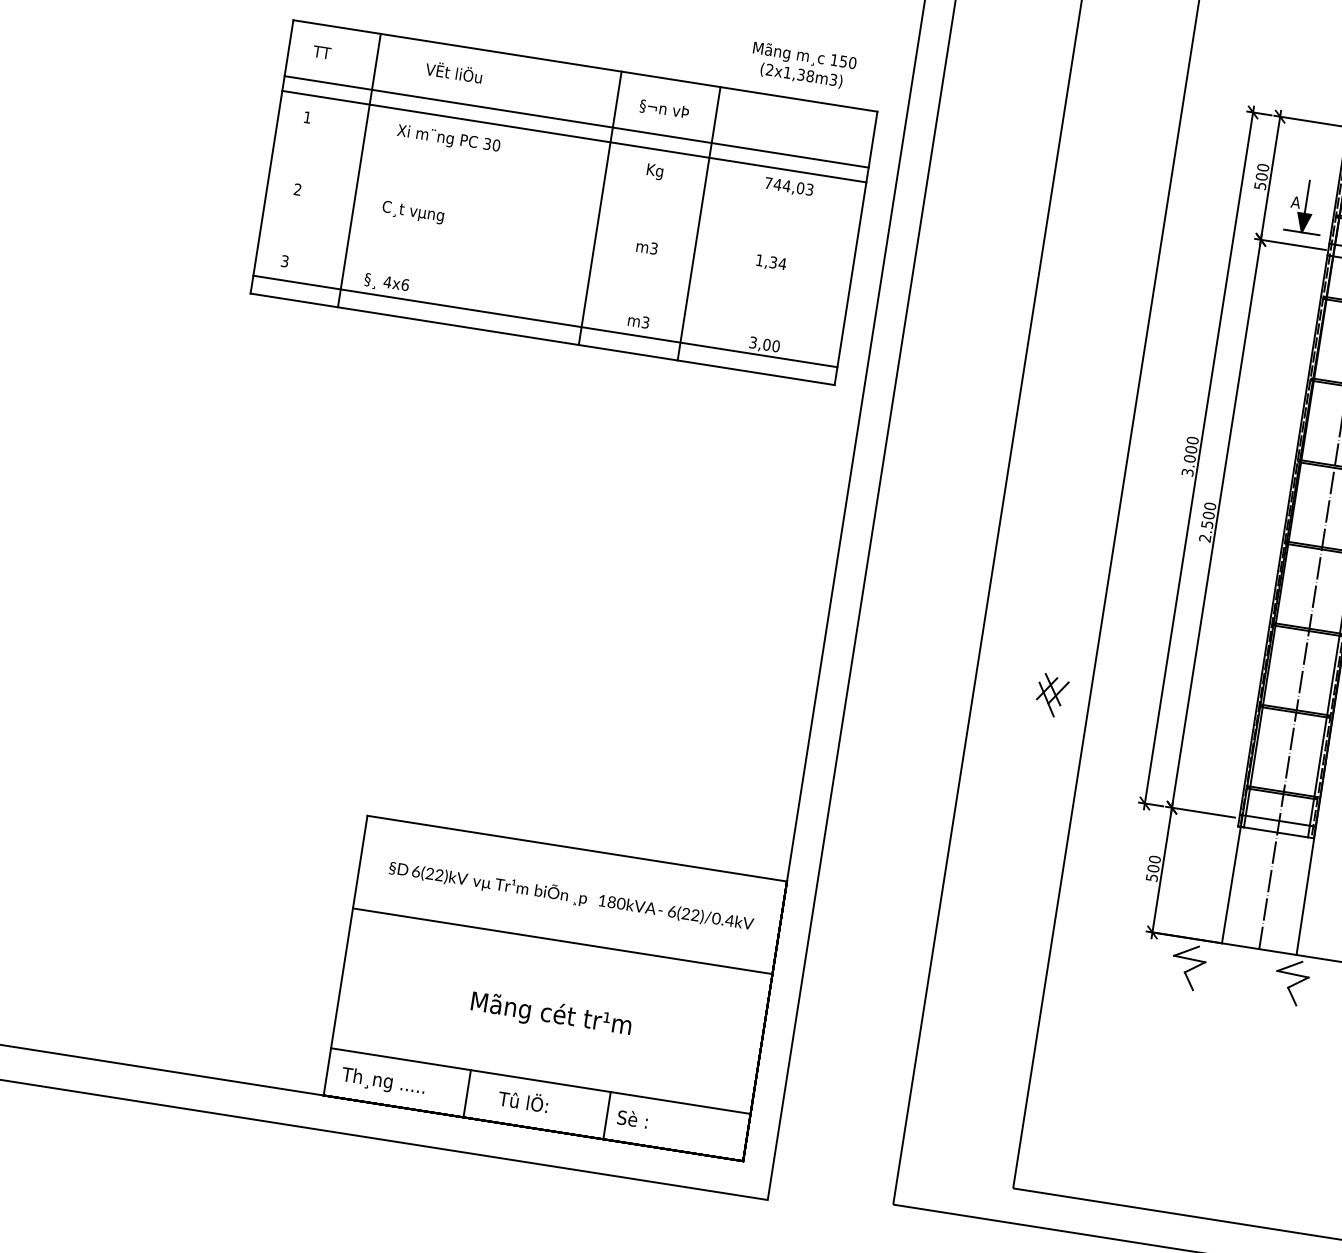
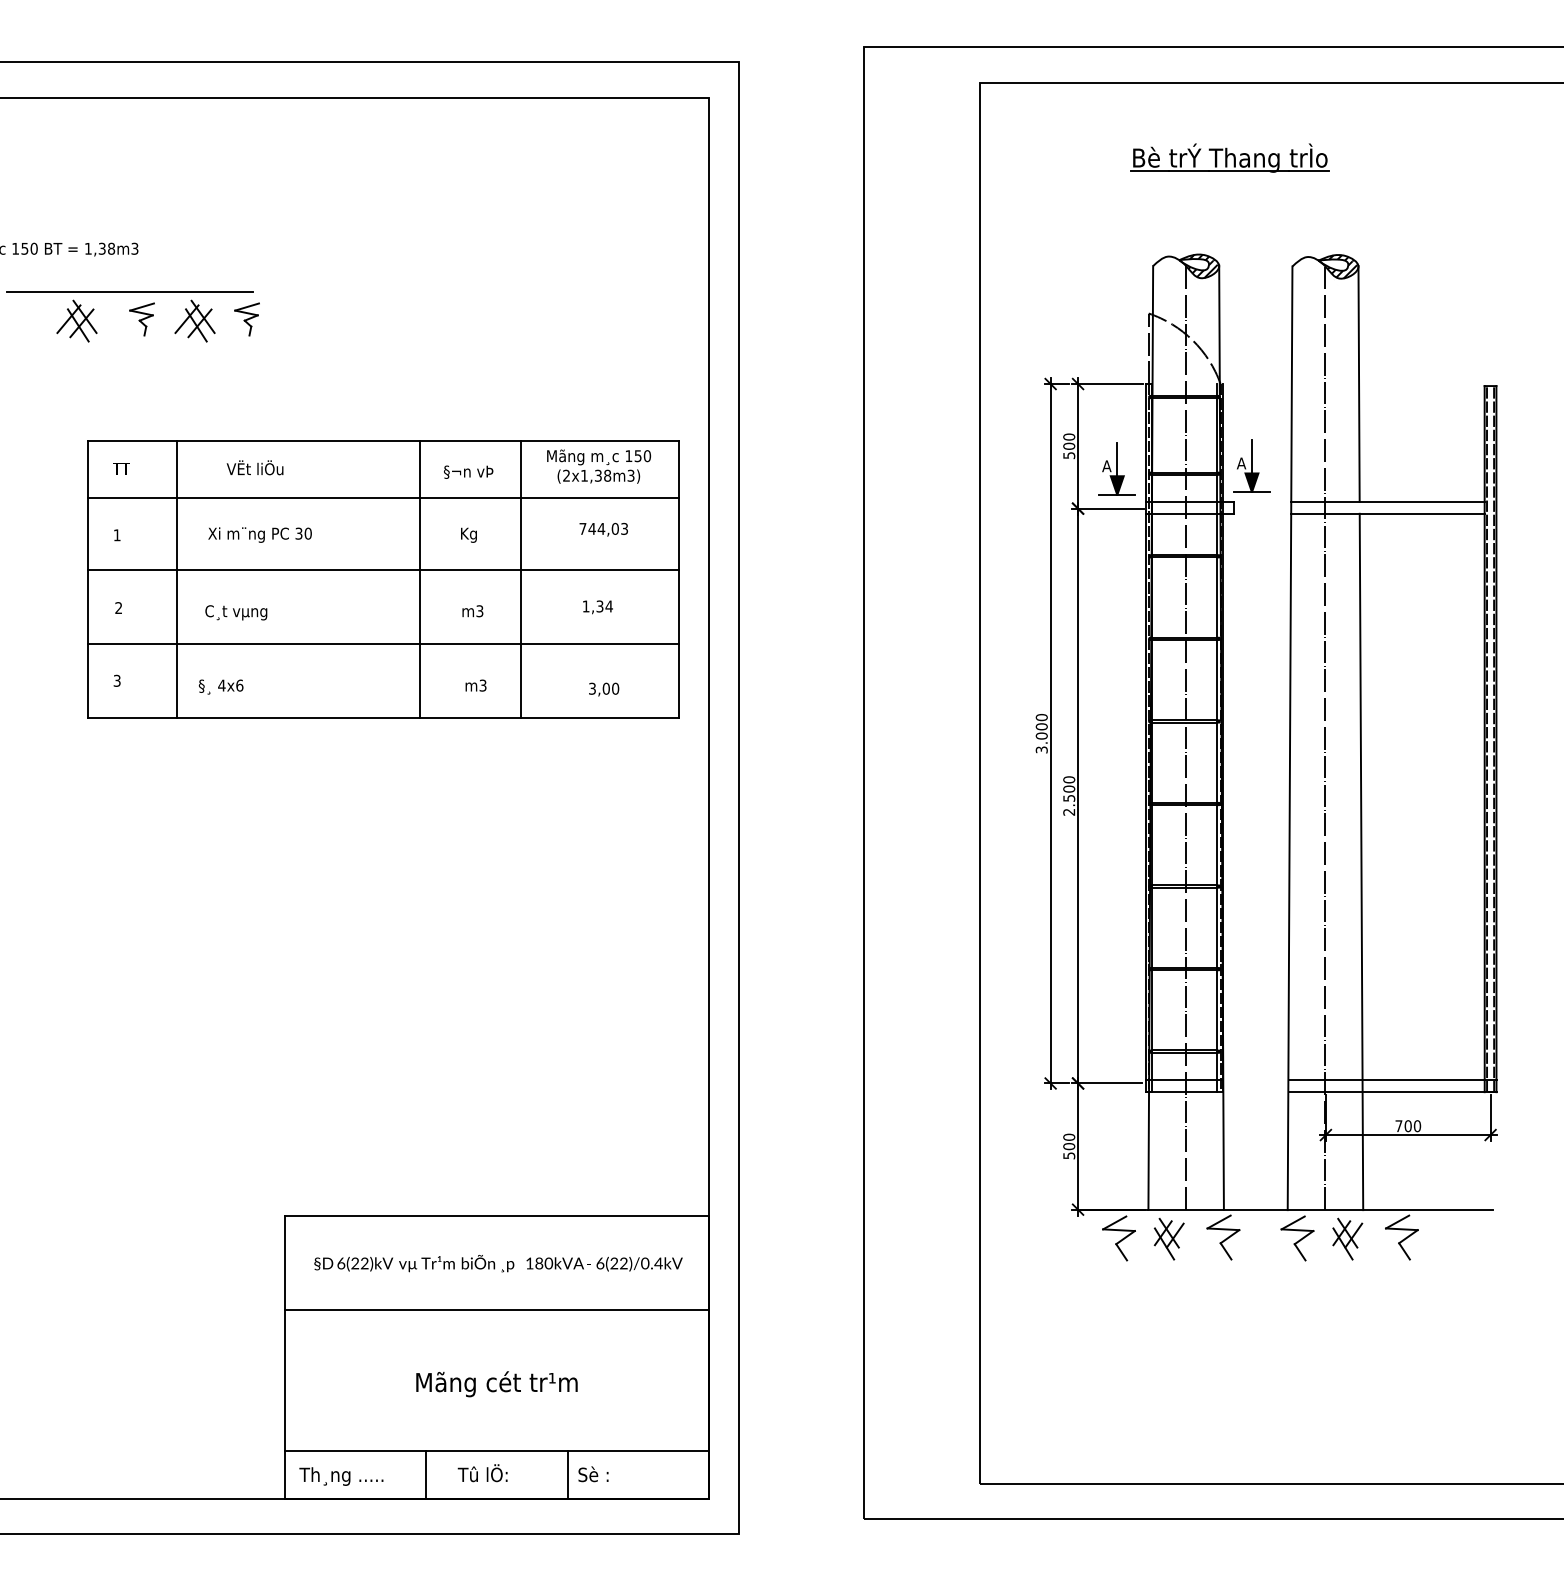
text: (803, 65) -> (599, 466), moved
line: (574, 136) -> (383, 569), moved
line: (545, 321) -> (383, 644), moved
part: (1051, 695) -> (1168, 1239), moved

